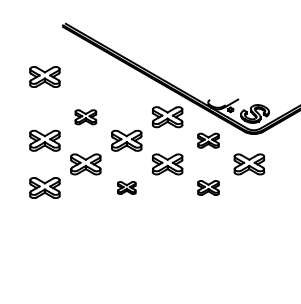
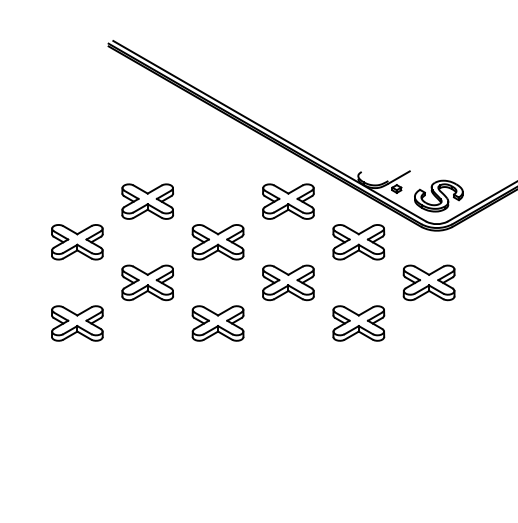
part: (44, 76) -> (76, 131), removed
part: (85, 117) -> (147, 202), size x1.43
part: (208, 140) -> (358, 241), size x1.43
part: (126, 187) -> (217, 322), size x1.67
part: (208, 187) -> (358, 322), size x1.43

